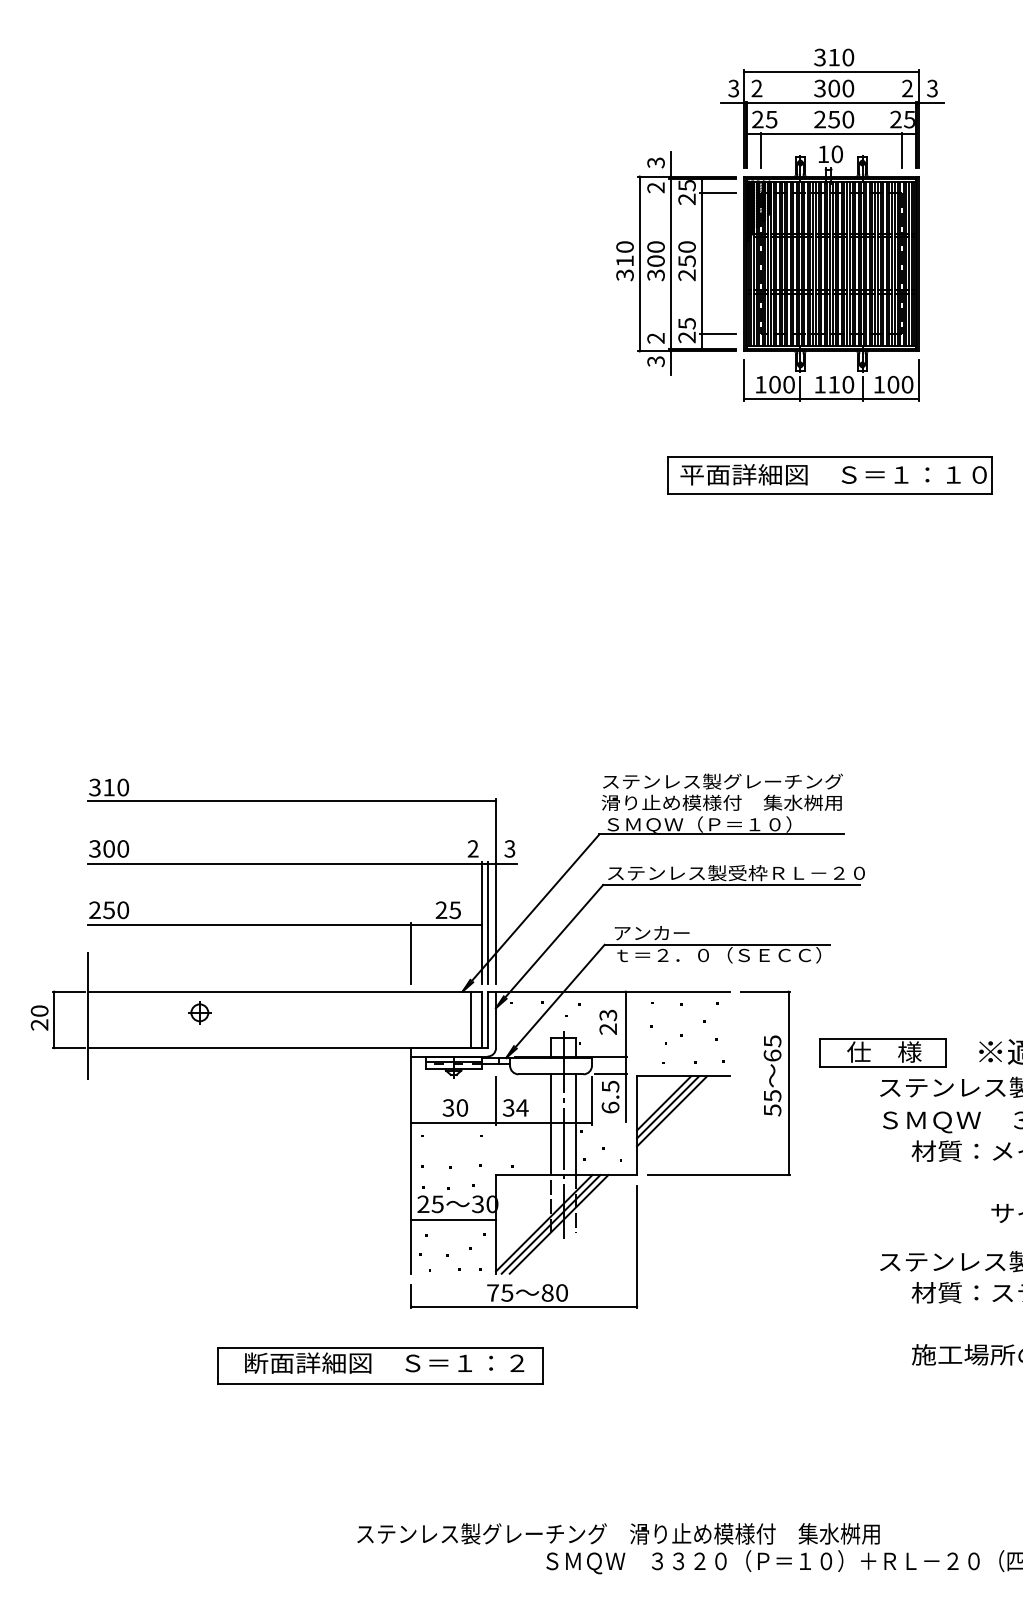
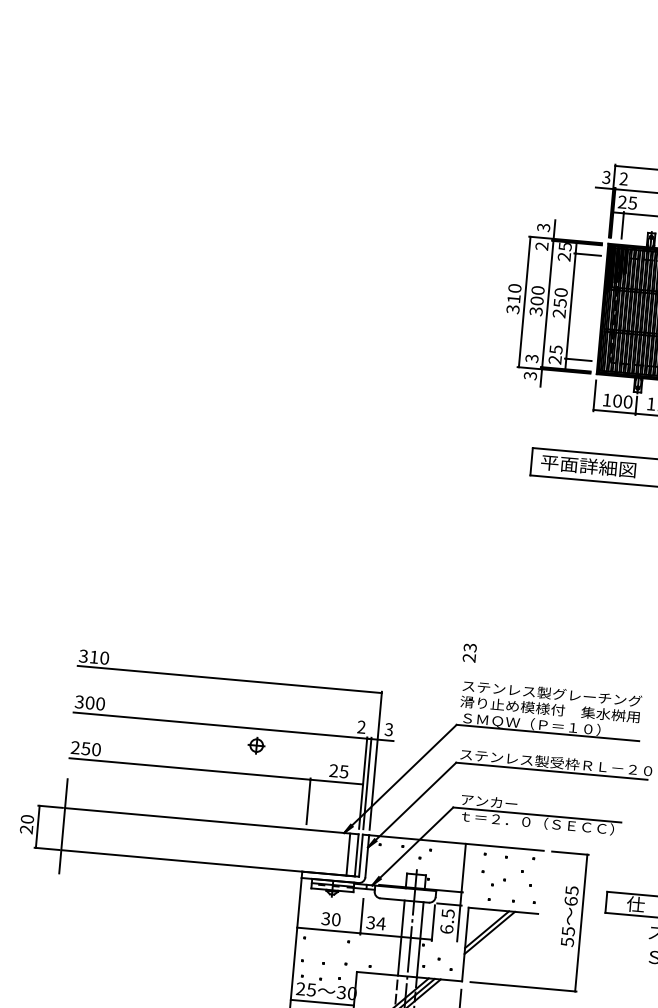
text: (655, 338) -> (531, 358), 2 -> 3
part: (199, 1012) -> (256, 745), moved
text: (608, 1021) -> (470, 652), moved
line: (672, 1111) -> (492, 936), removed

